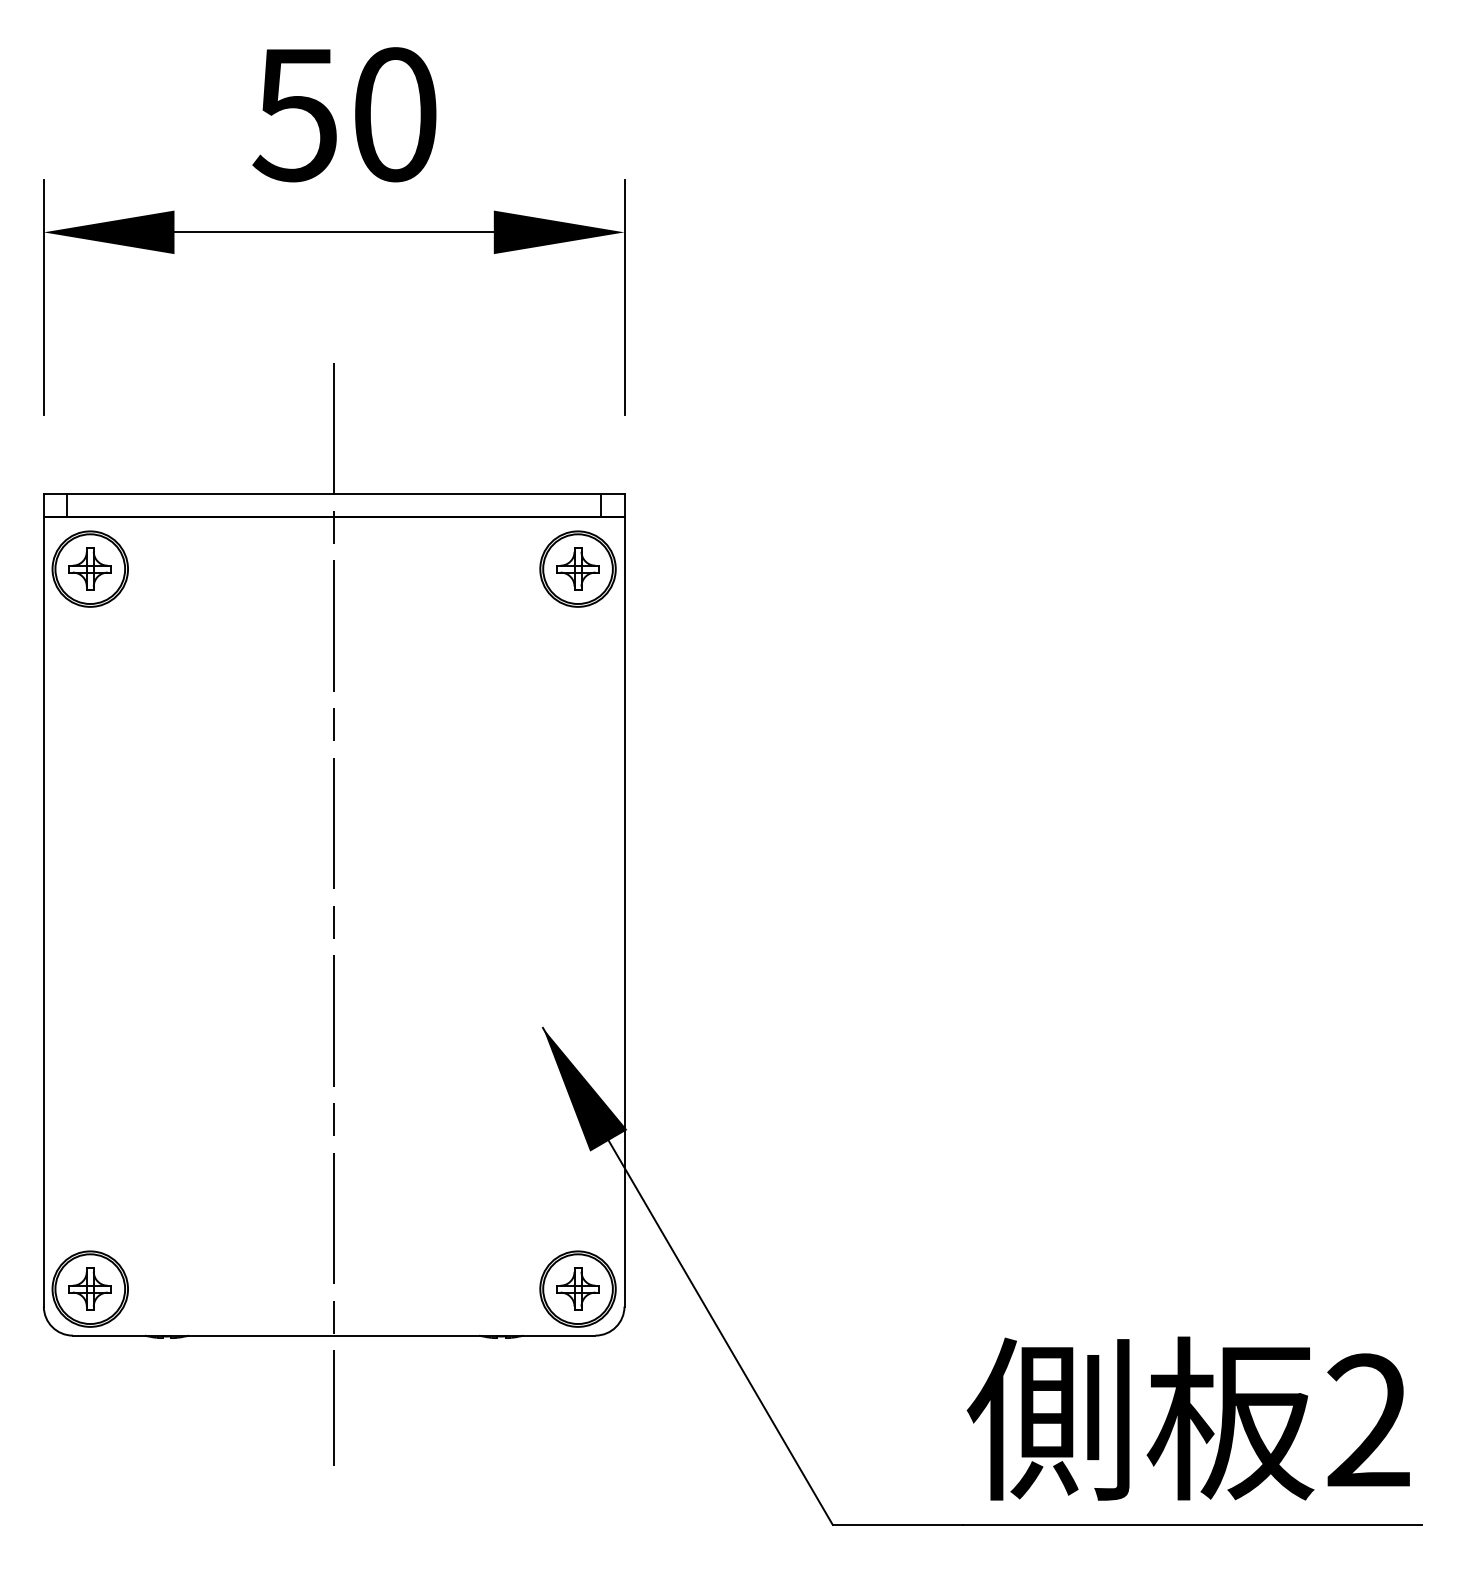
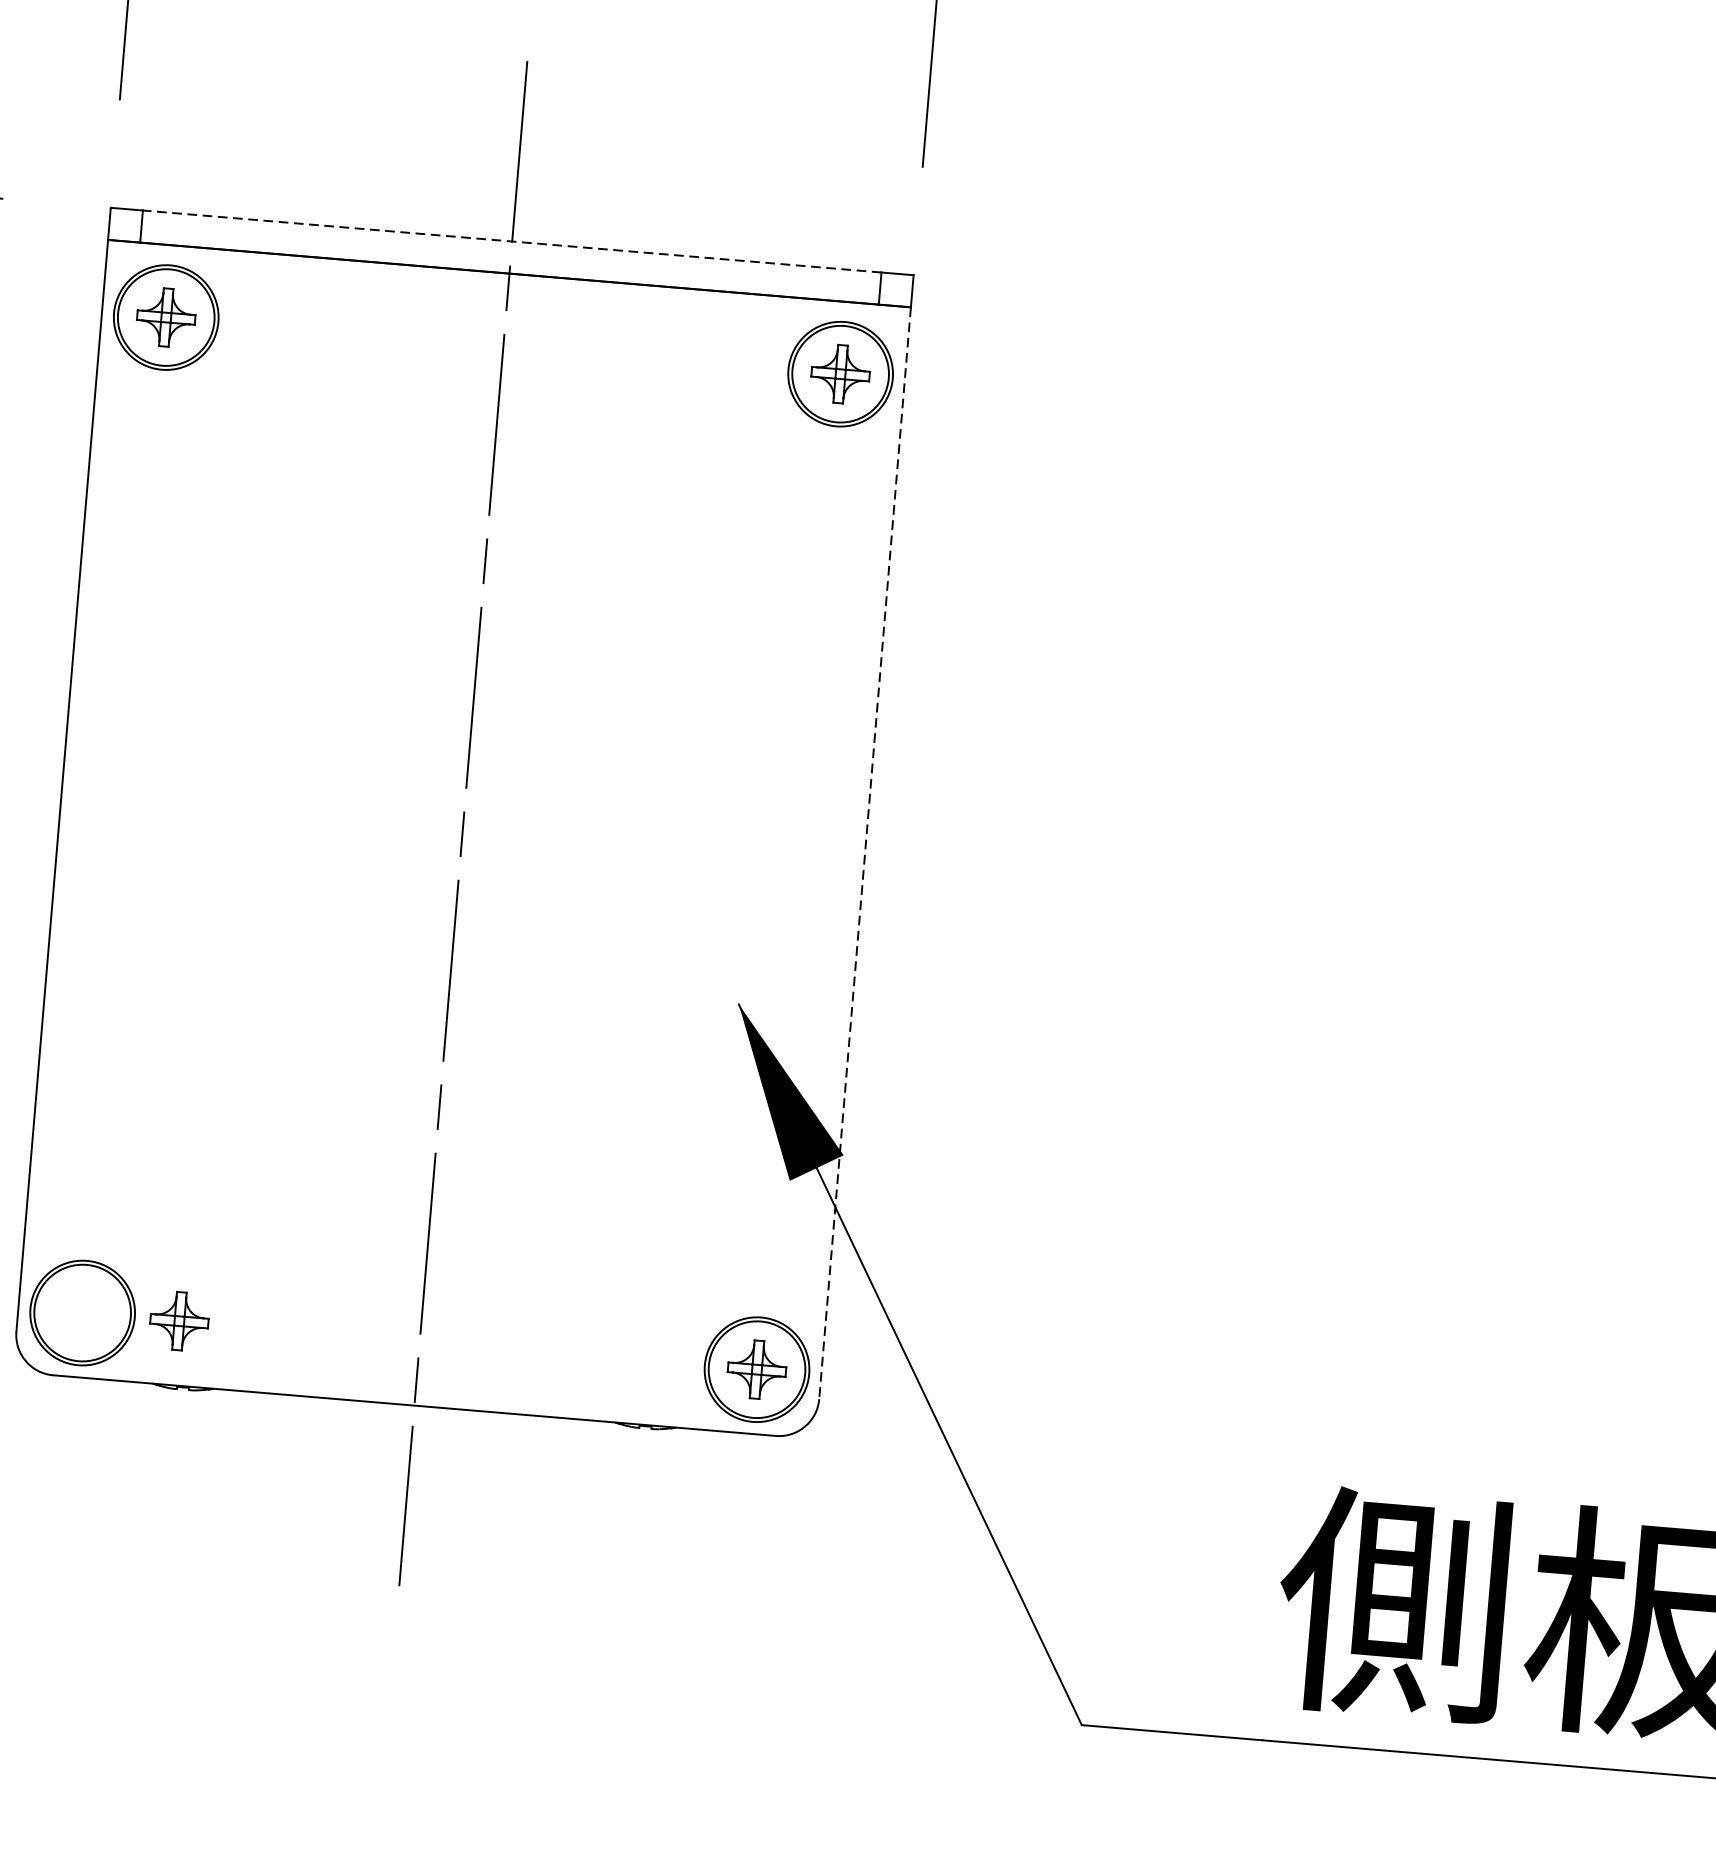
line: (333, 493) -> (511, 241), solid -> dashed
line: (624, 911) -> (865, 852), solid -> dashed
part: (89, 1288) -> (178, 1320), moved

